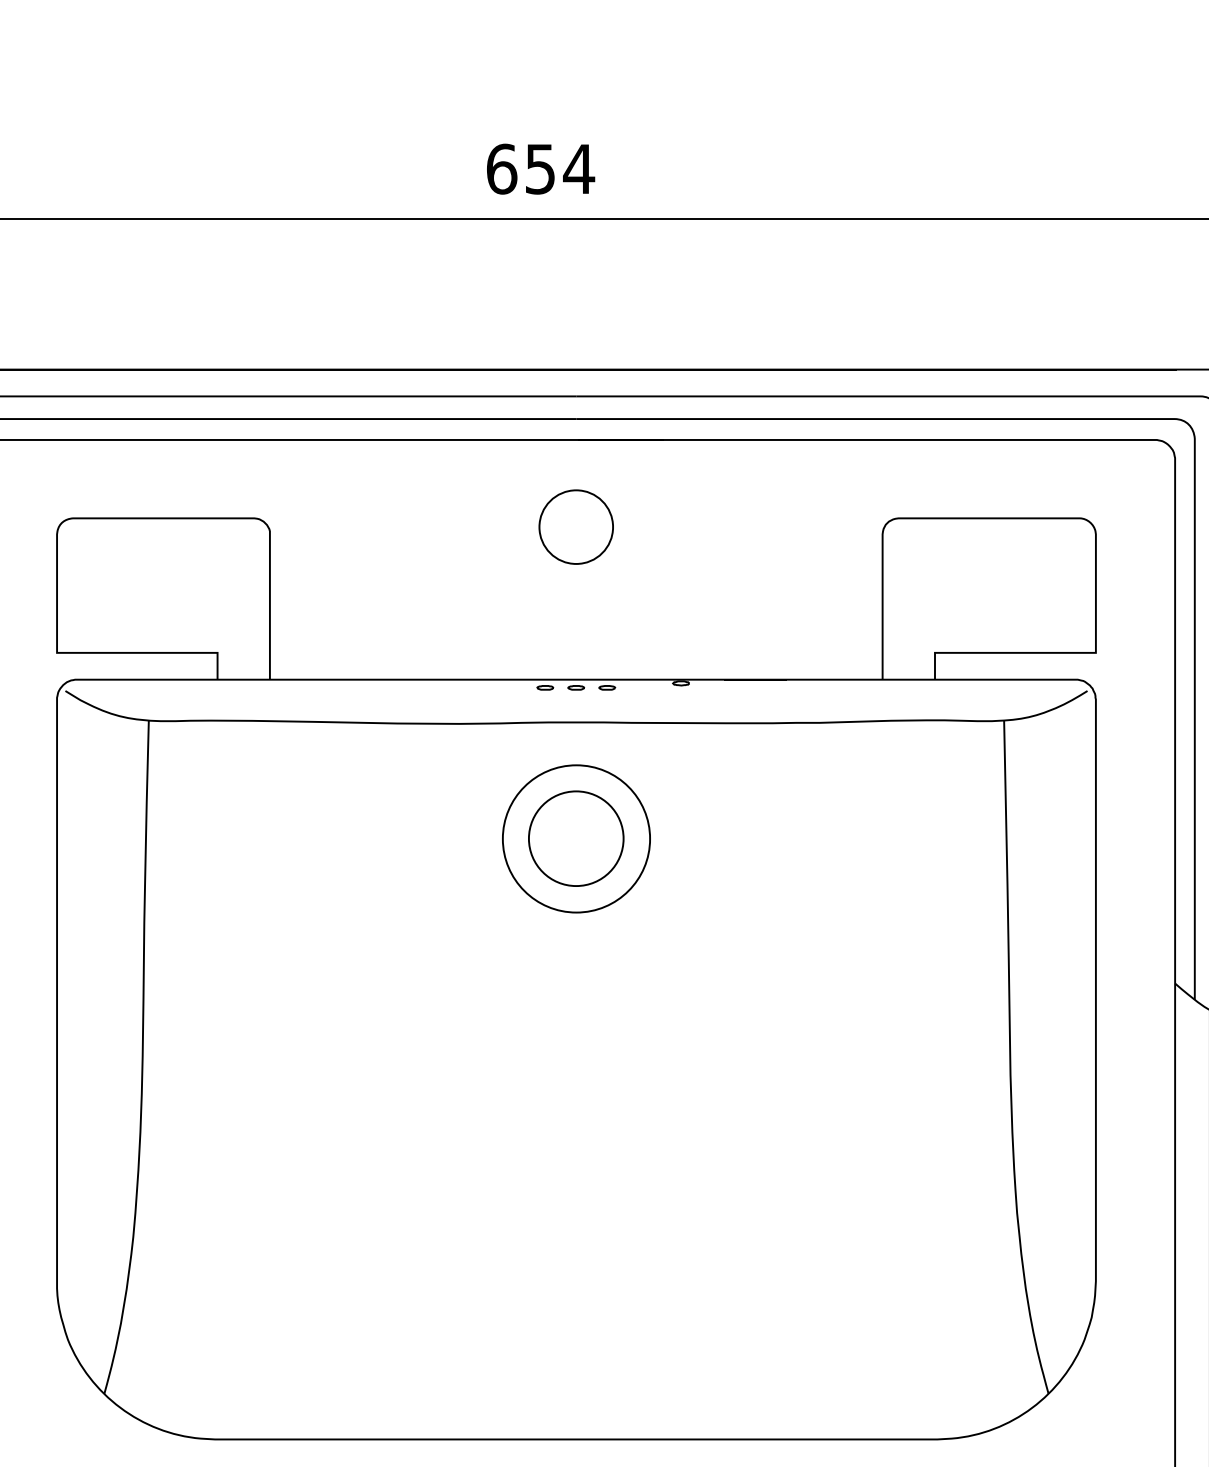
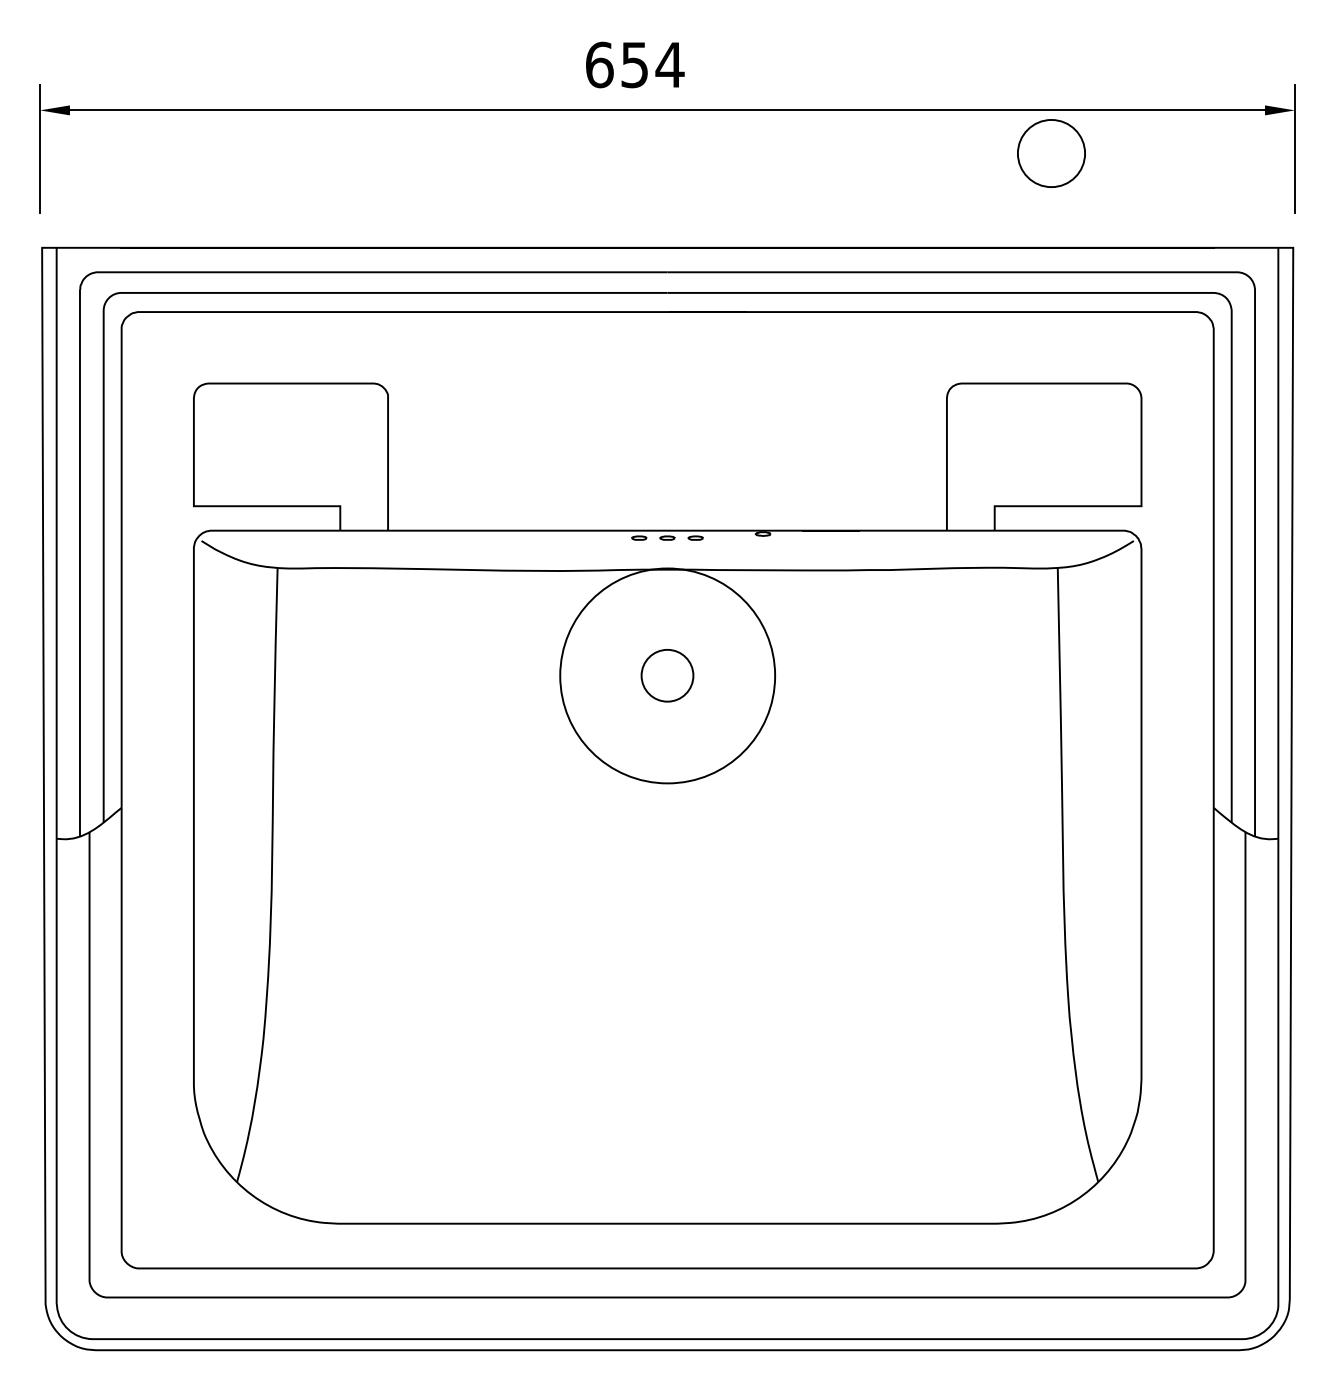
circle: (576, 527) -> (1051, 153), moved
circle: (576, 838) -> (667, 675), size x0.6
circle: (576, 838) -> (667, 675), size x1.6

